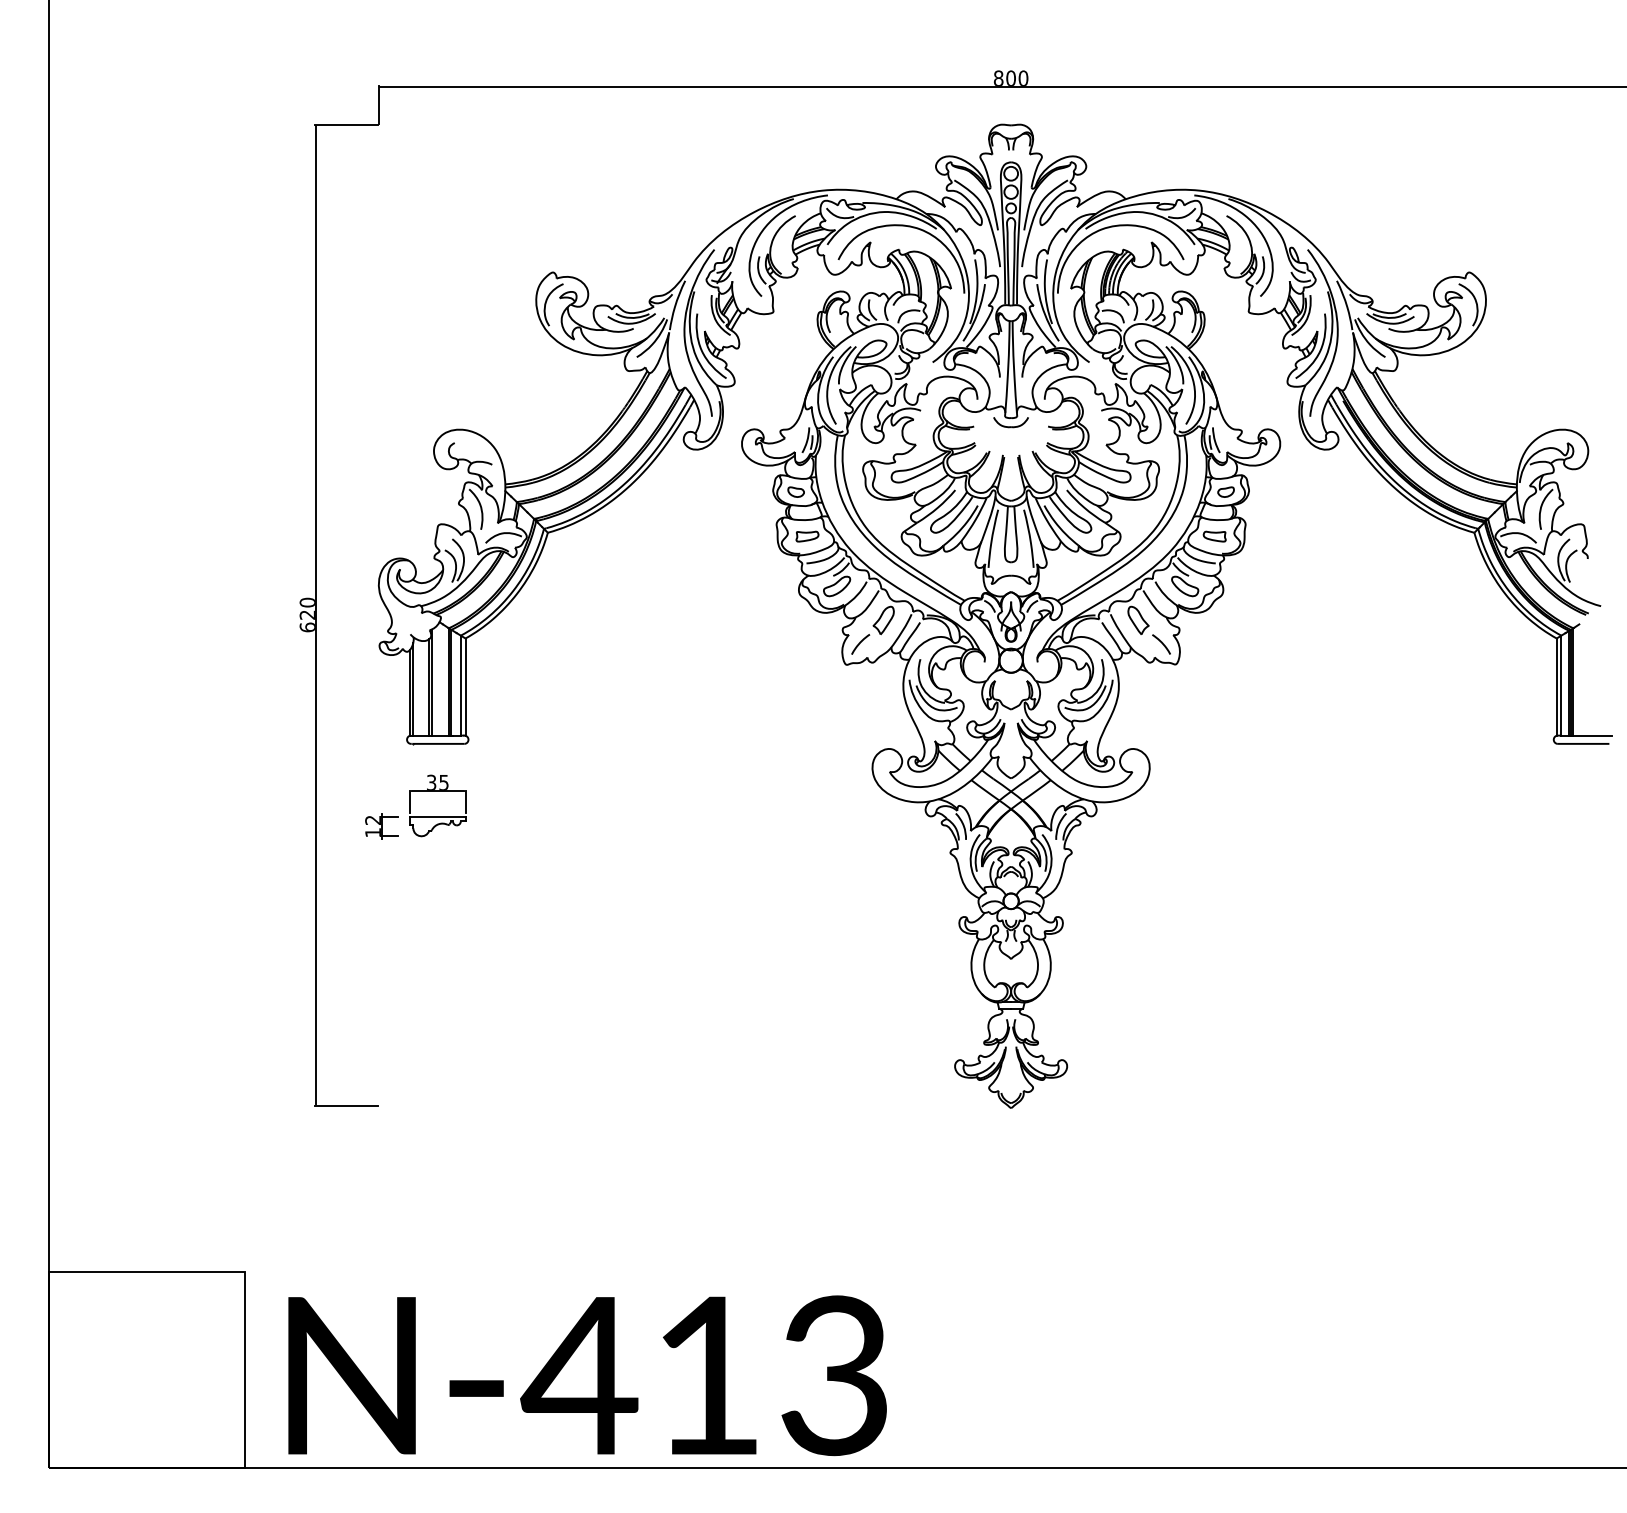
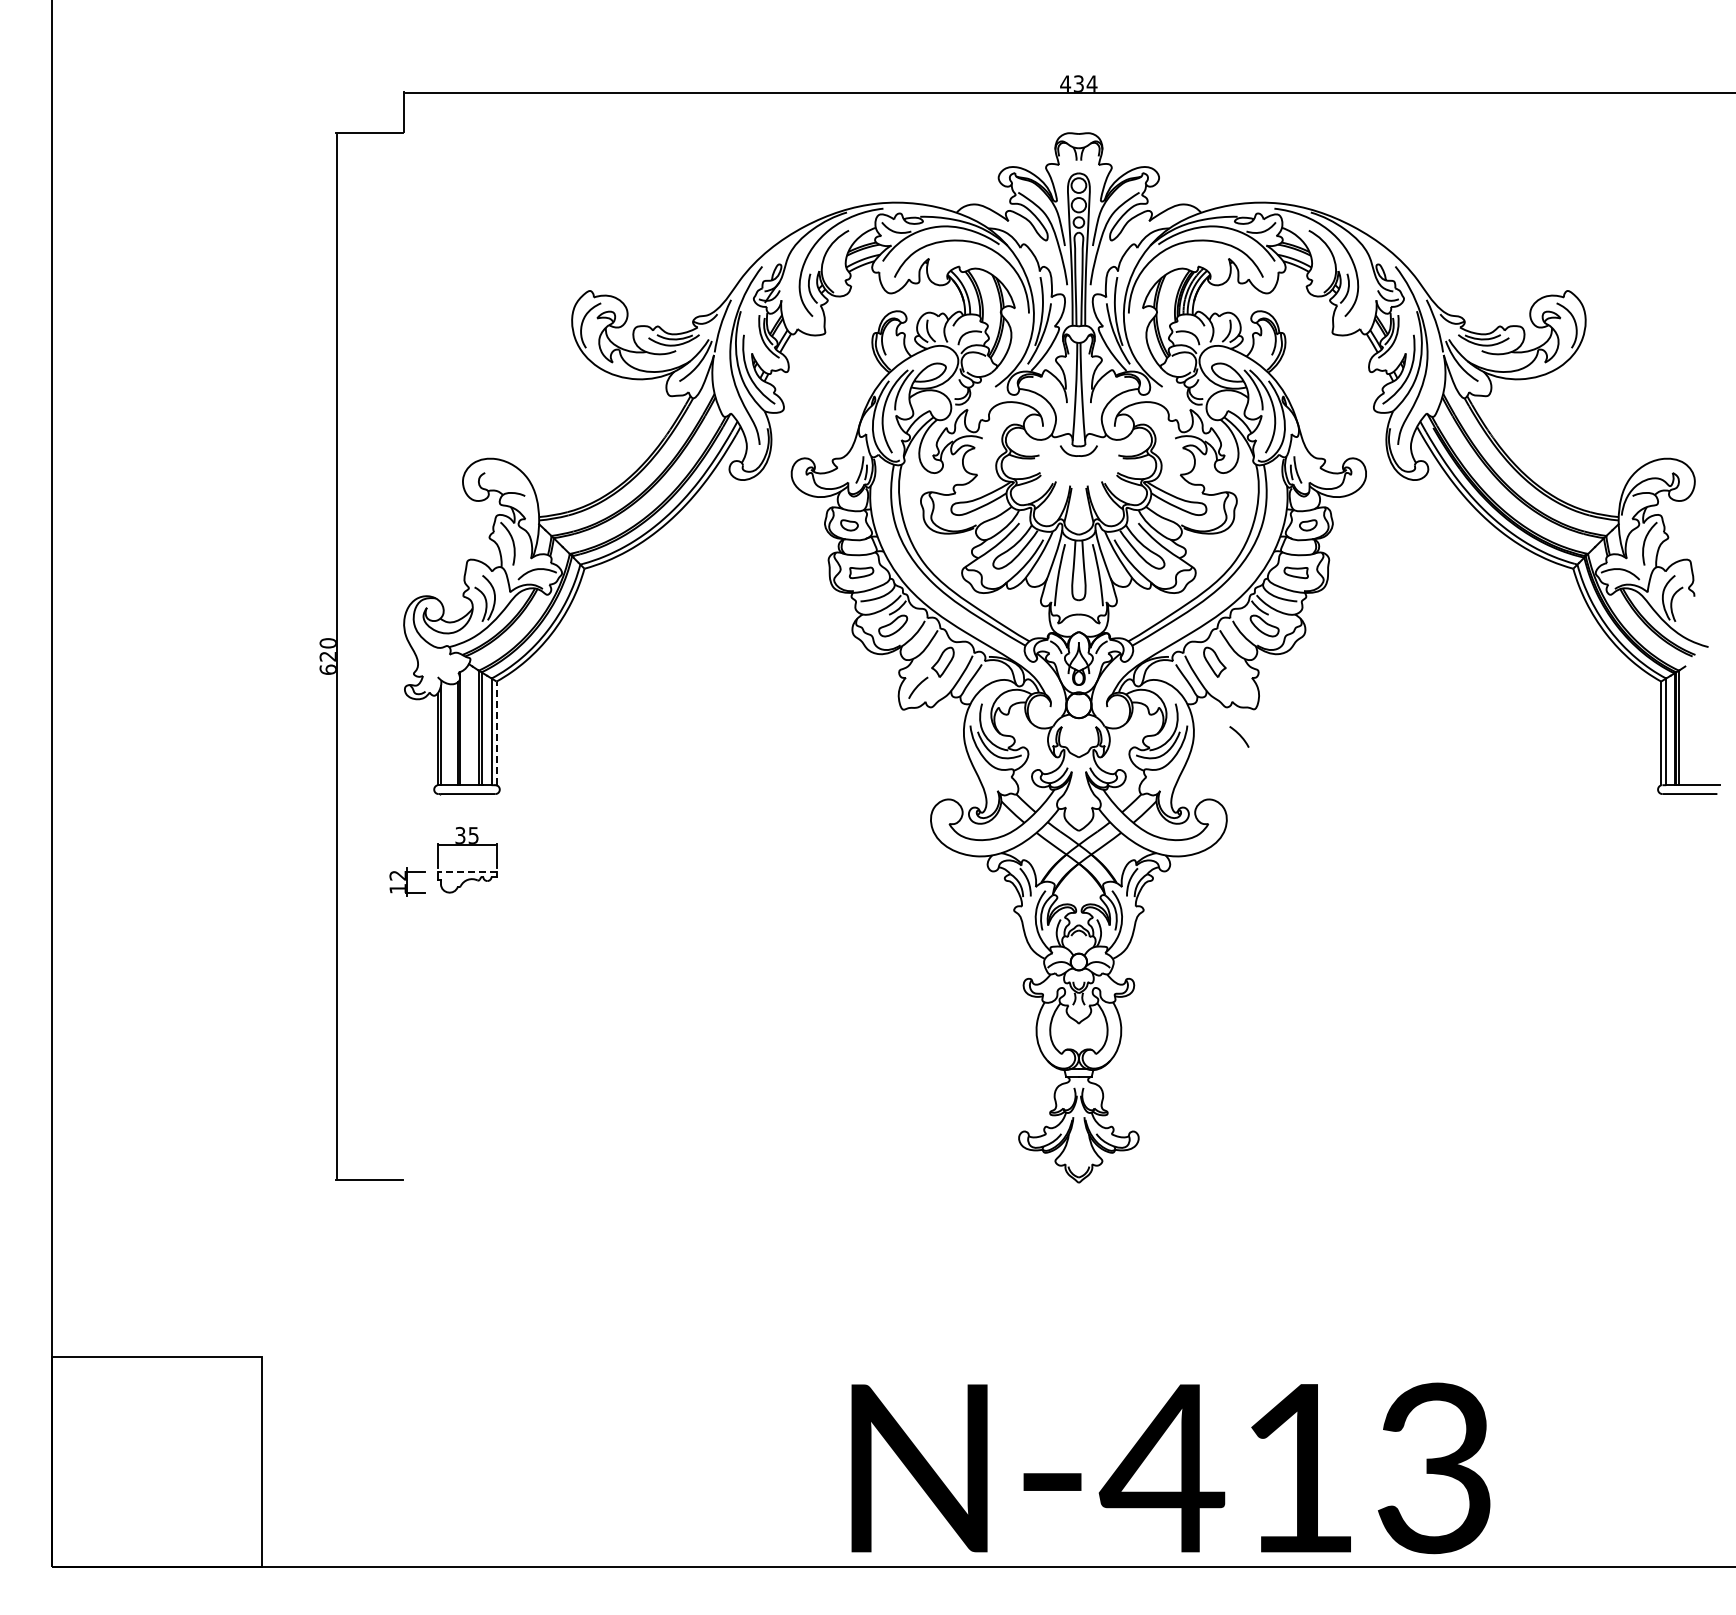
text: (1010, 78) -> (1078, 83), 800 -> 434
curve: (1161, 644) -> (1239, 736), moved
line: (465, 687) -> (496, 733), solid -> dashed
line: (438, 816) -> (467, 871), solid -> dashed
text: (587, 1375) -> (1170, 1468), moved

